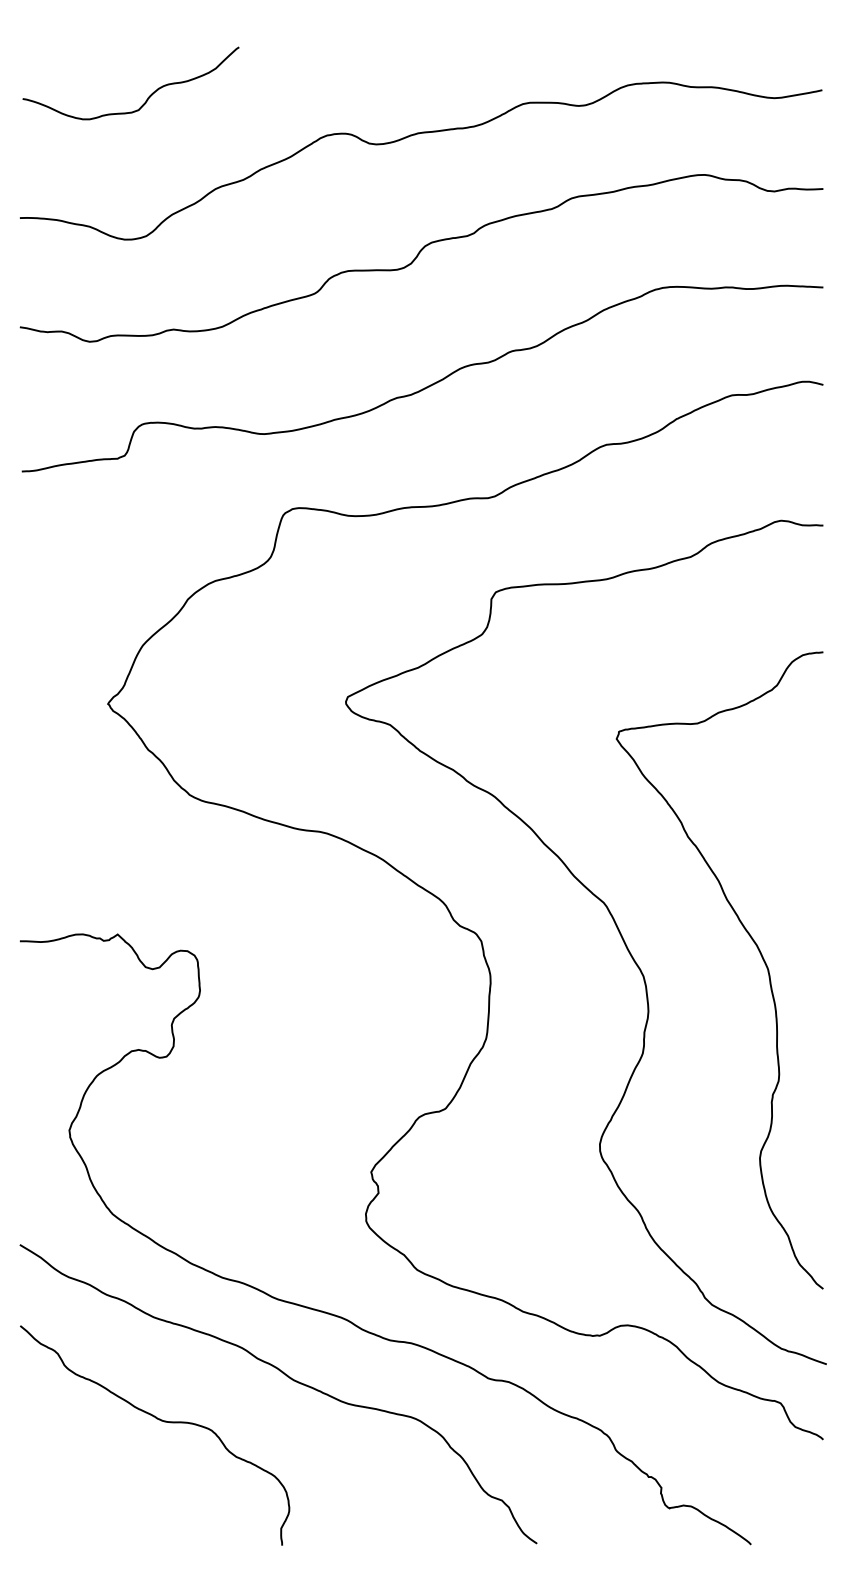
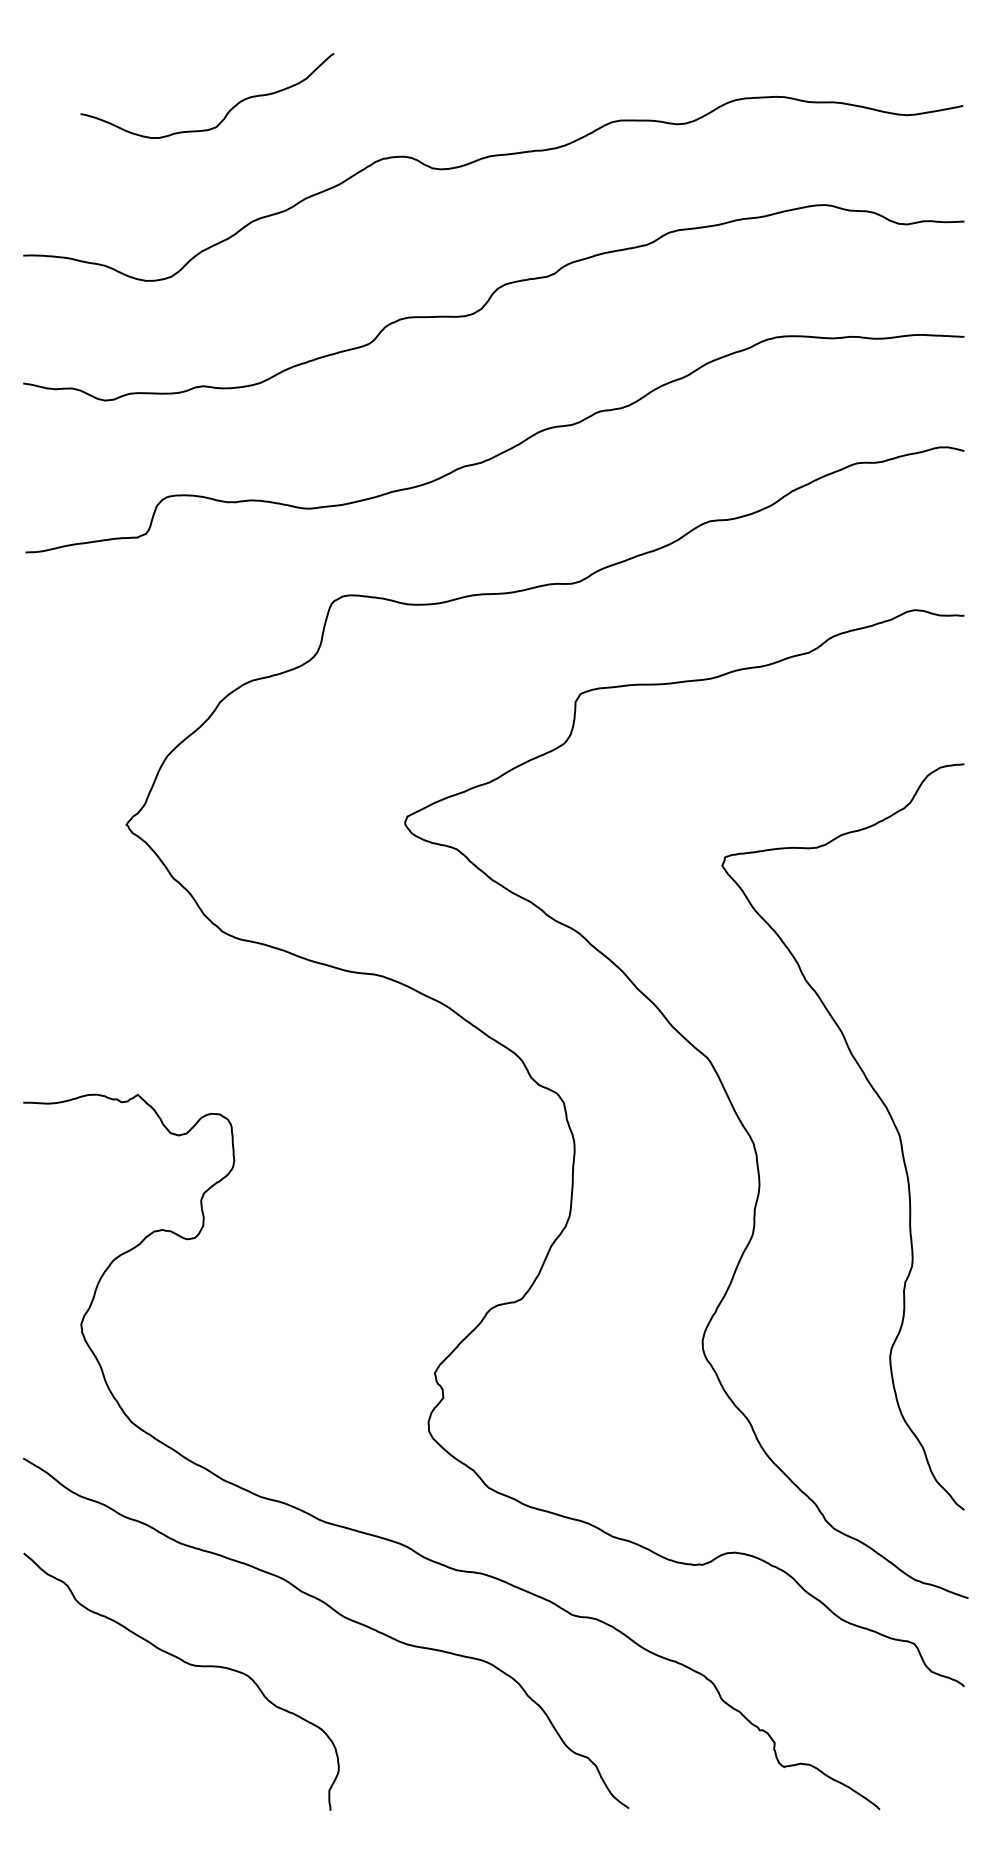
curve: (149, 95) -> (229, 109), moved

